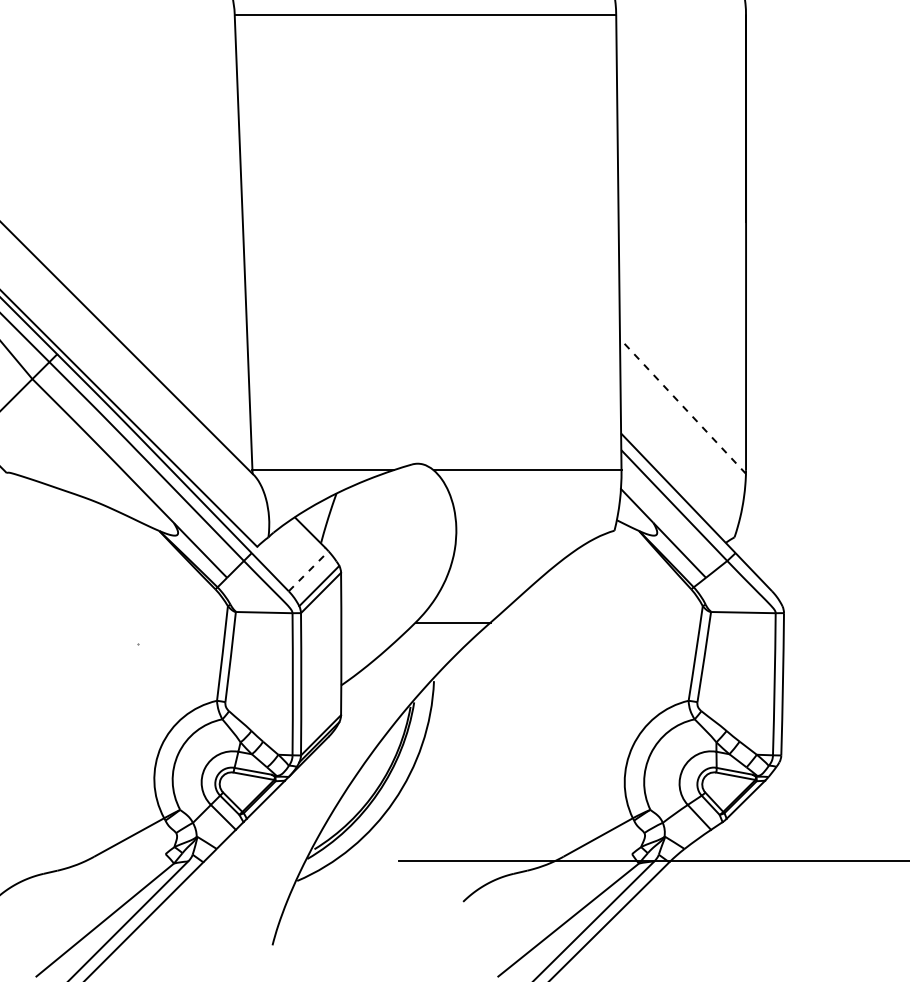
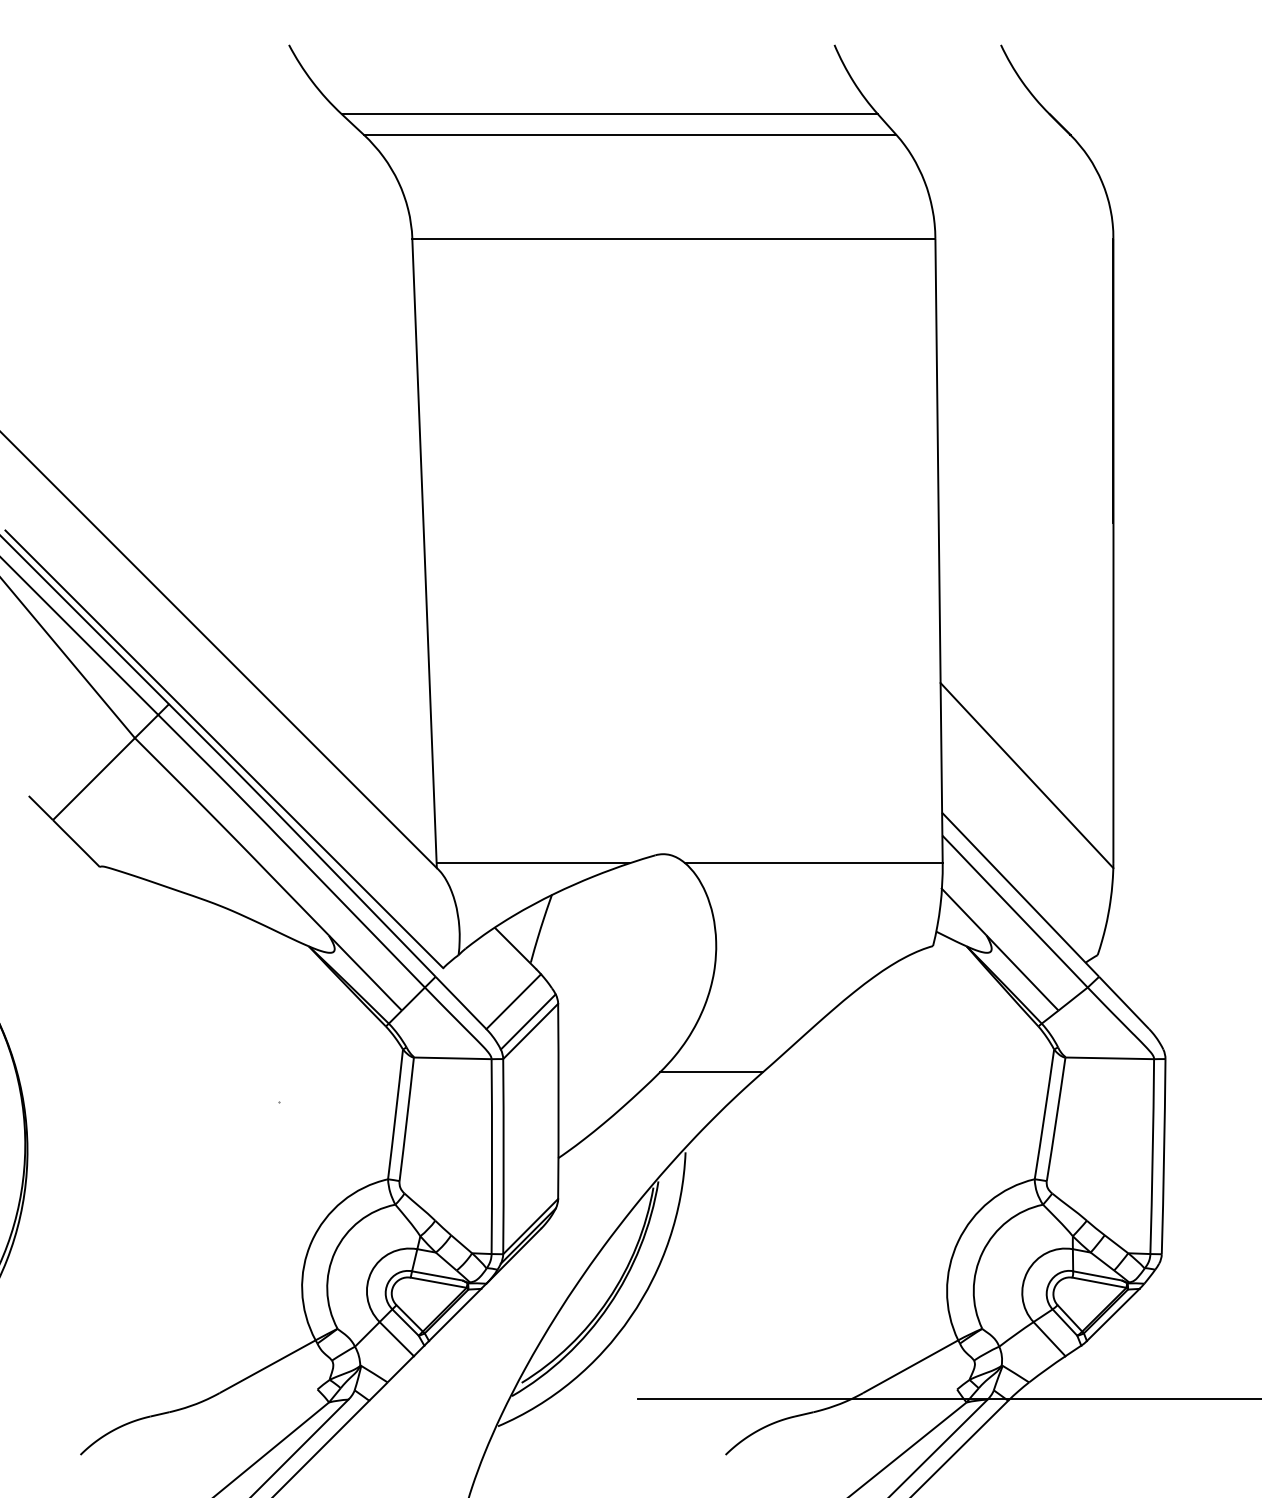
line: (682, 406) -> (1026, 775), dashed -> solid
line: (308, 571) -> (513, 1001), dashed -> solid

